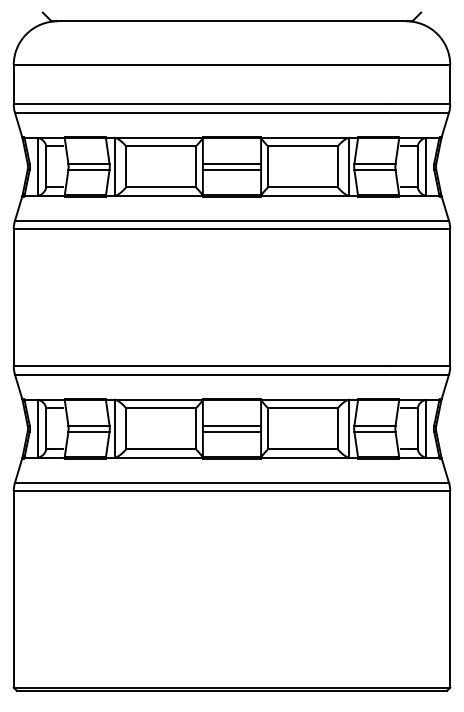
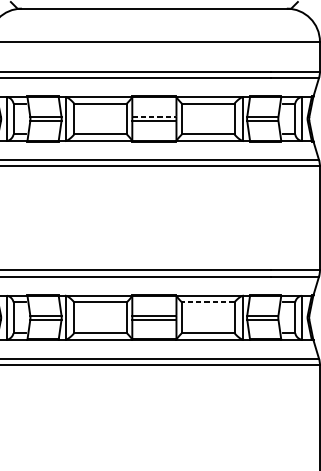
line: (232, 163) -> (154, 116), solid -> dashed
line: (302, 408) -> (207, 302), solid -> dashed

